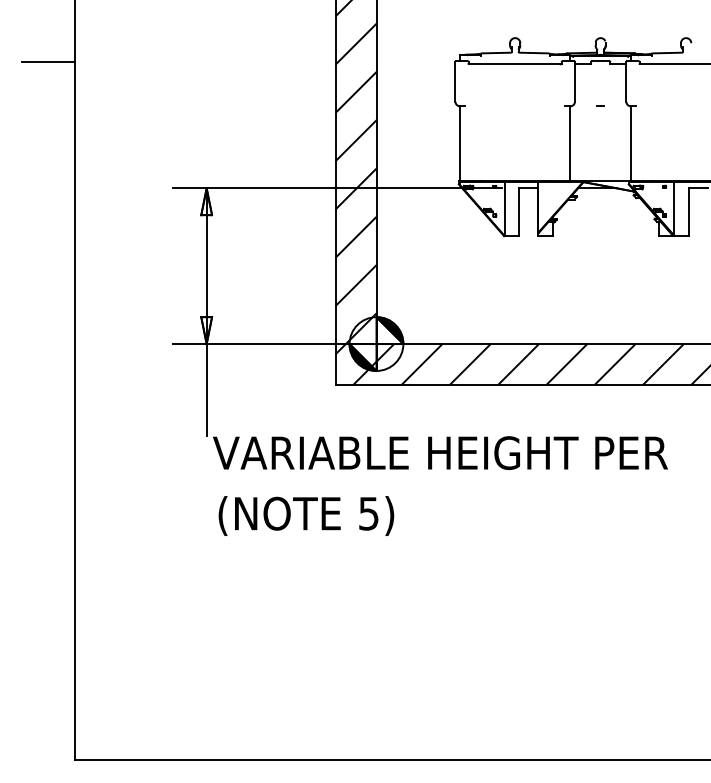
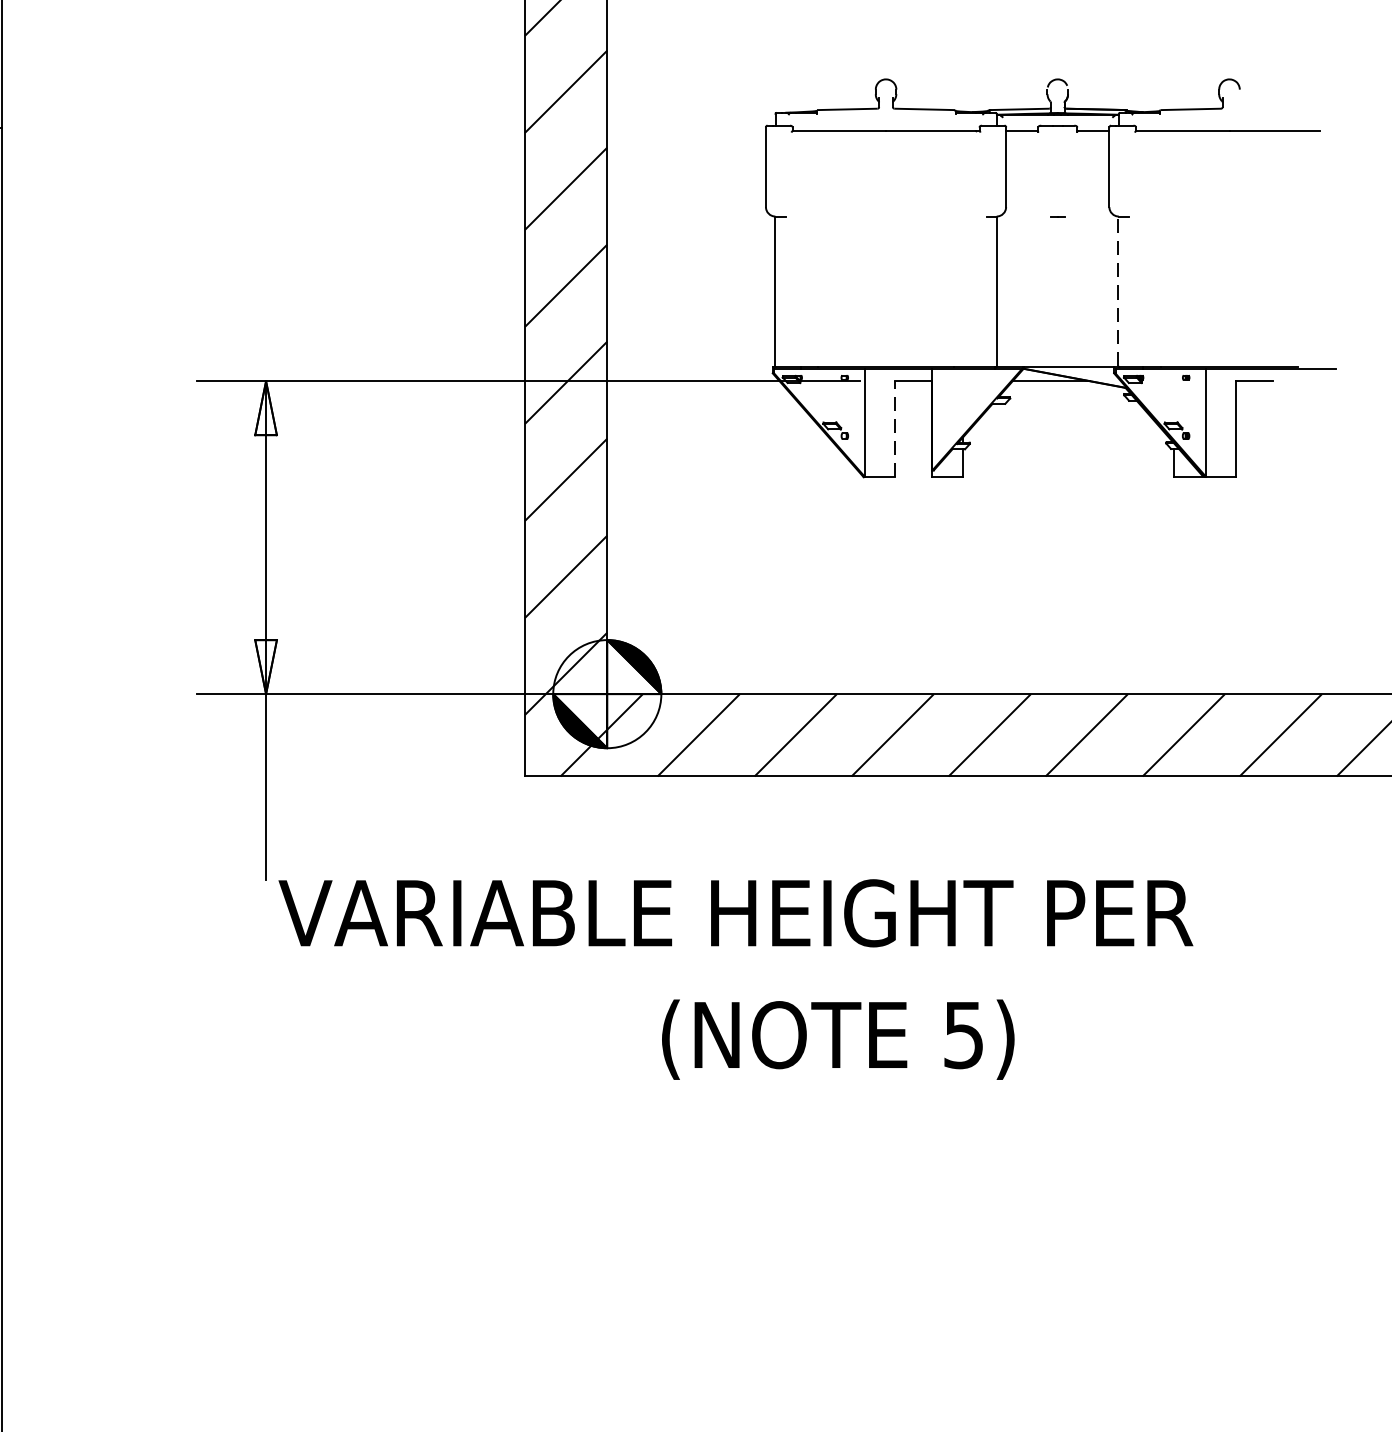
line: (630, 143) -> (1117, 291), solid -> dashed
line: (519, 212) -> (894, 429), solid -> dashed
text: (306, 515) -> (838, 1038), moved

